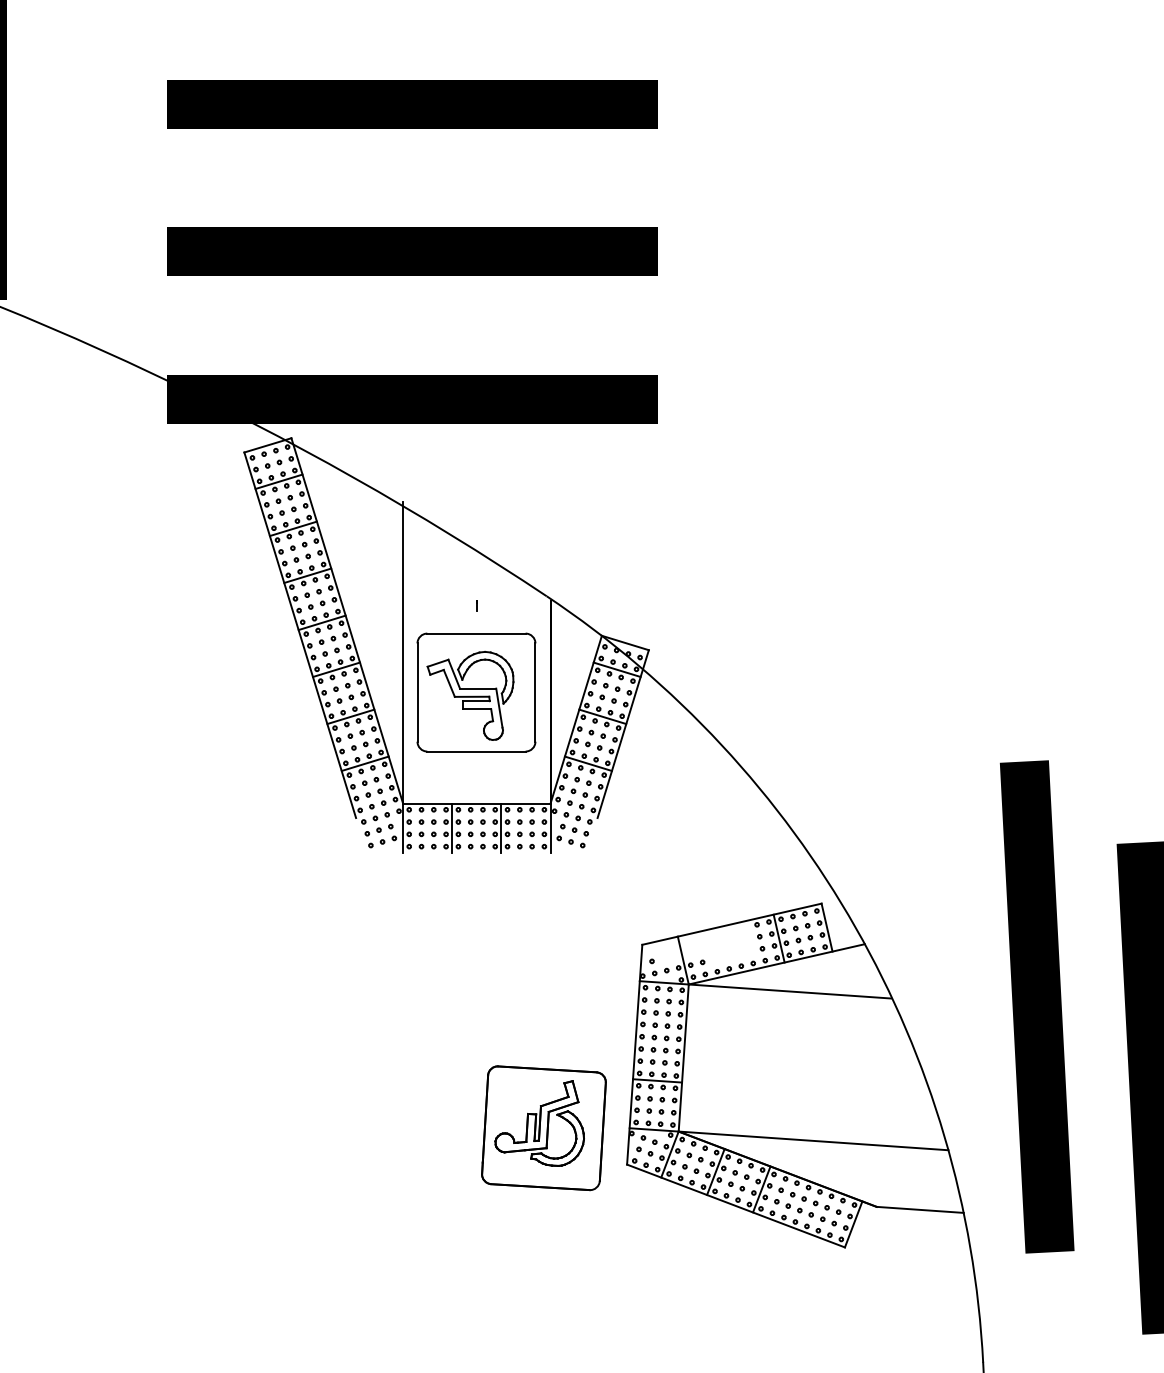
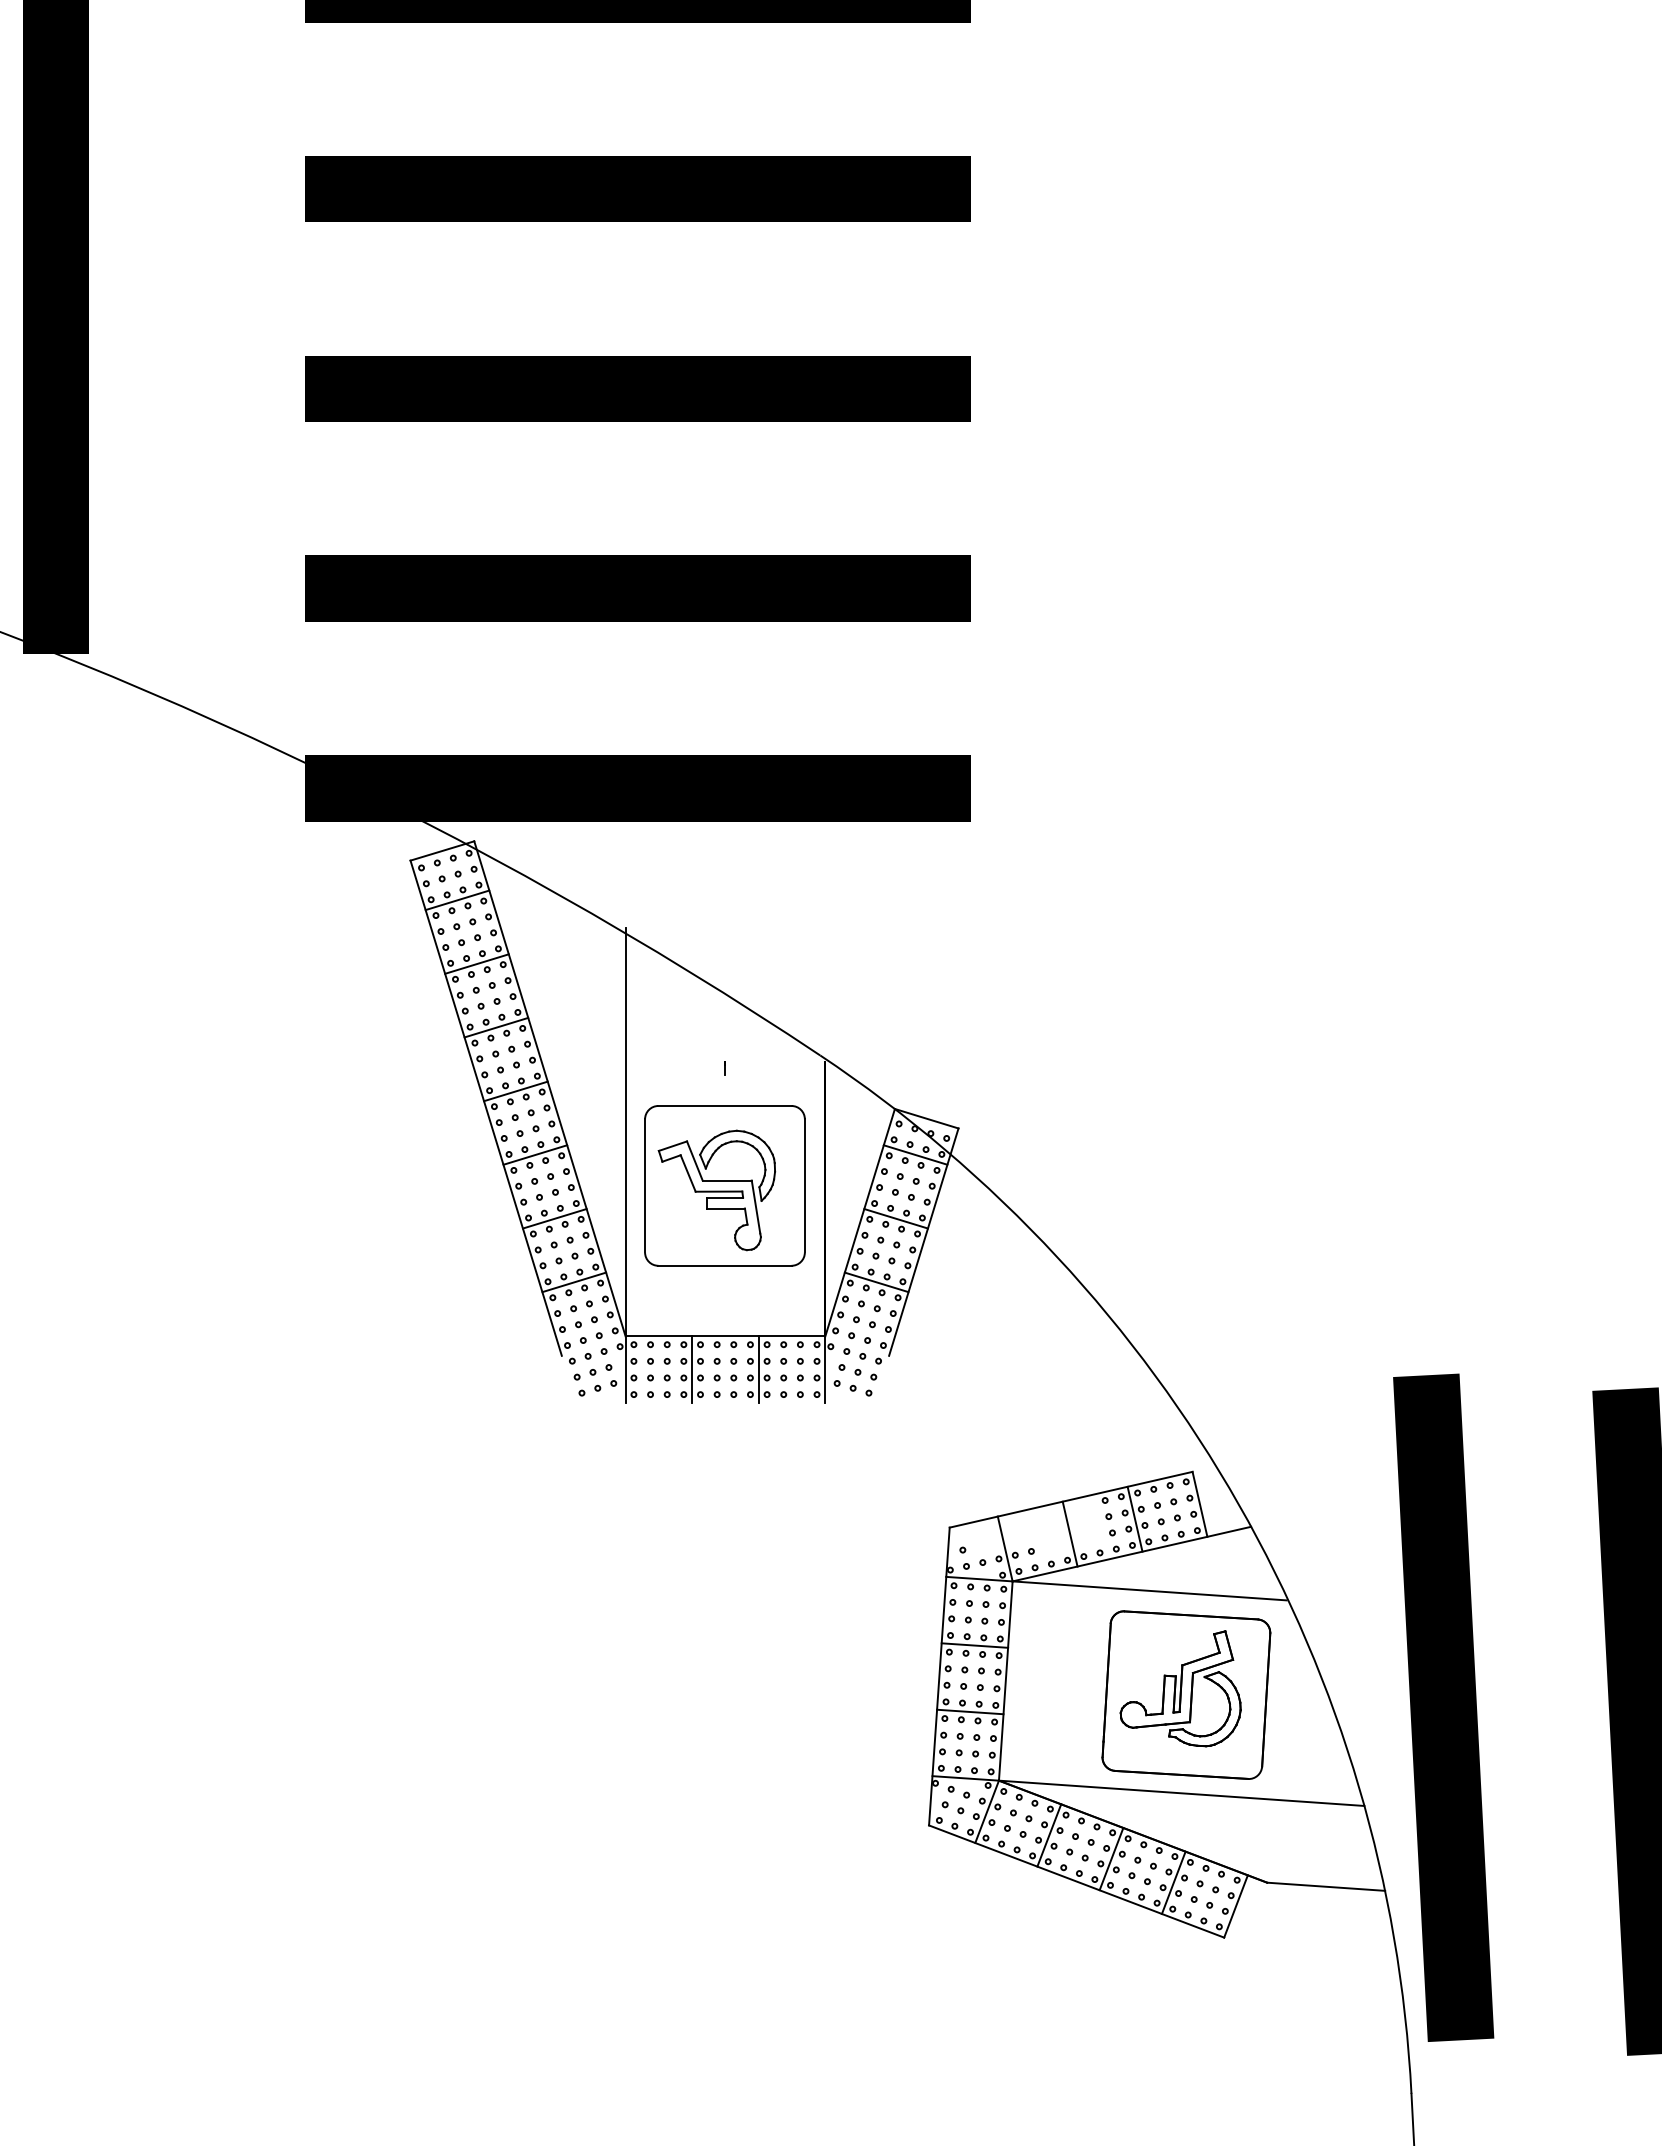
line: (730, 949) -> (1069, 1533), added
line: (1037, 1006) -> (1443, 1707), moved
line: (660, 1031) -> (974, 1645), added
part: (544, 1127) -> (1186, 1694), moved
line: (807, 1206) -> (1173, 1882), added

